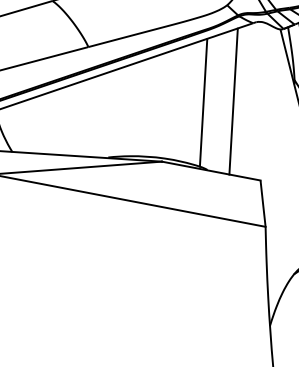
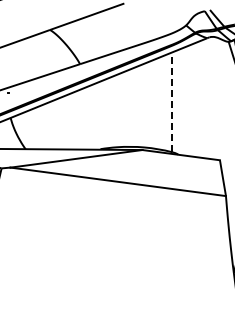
line: (204, 102) -> (172, 102), solid -> dashed
line: (233, 102) -> (195, 100), removed

